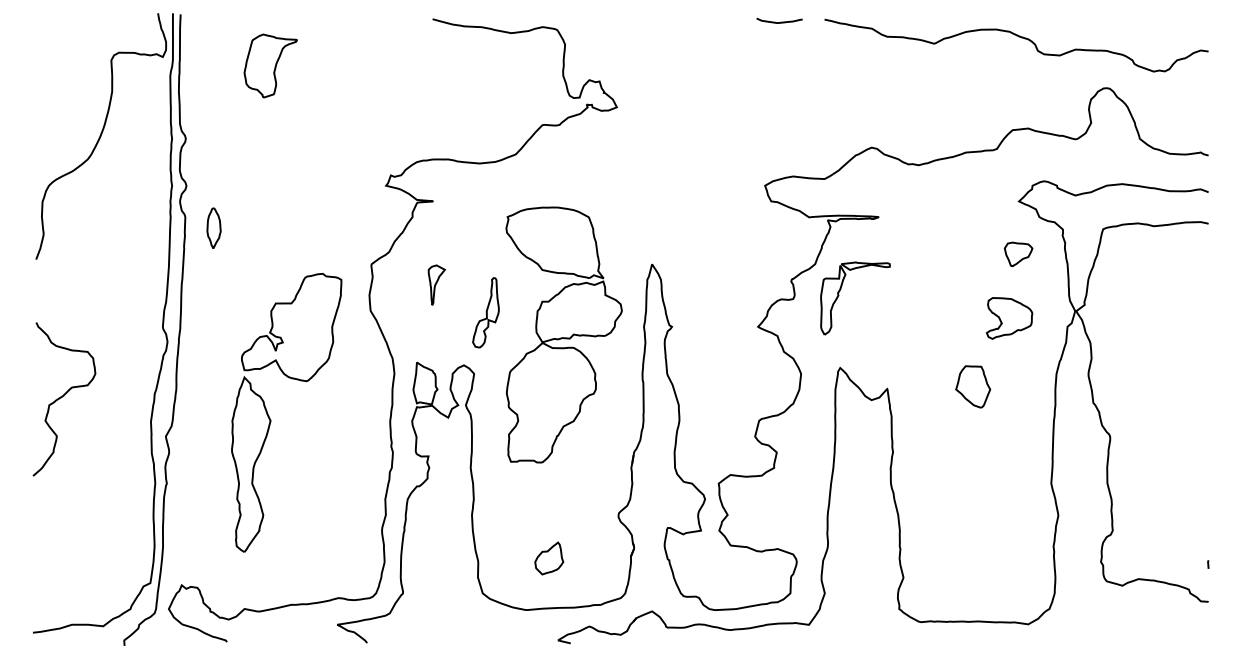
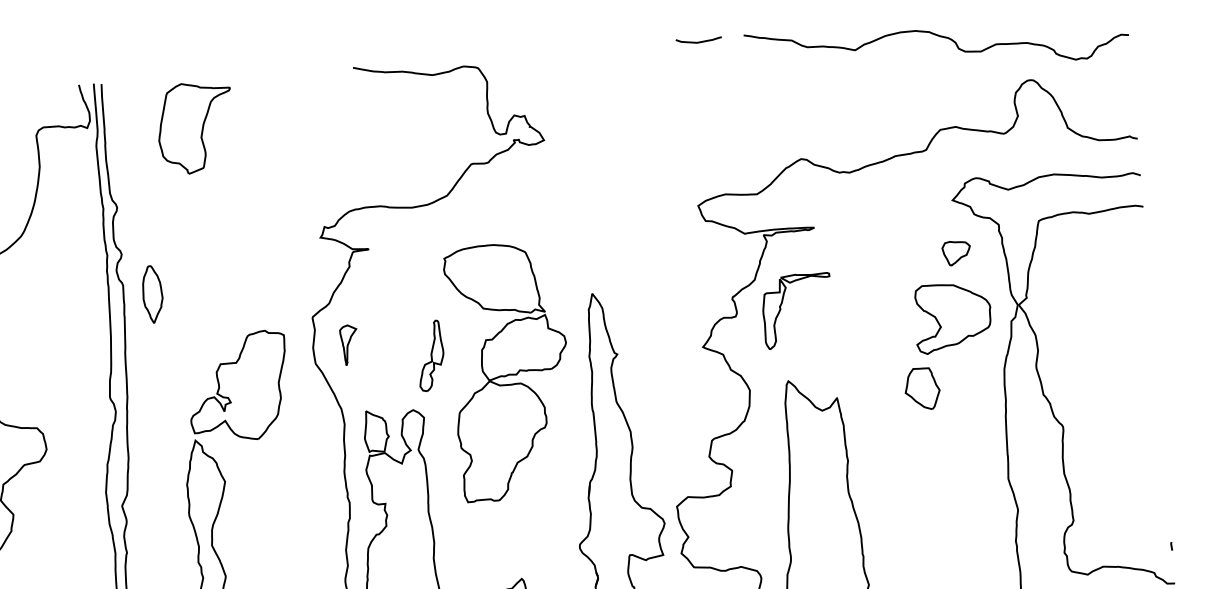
part: (270, 65) -> (195, 127), size x1.43
part: (213, 228) -> (152, 294), size x1.43
part: (436, 284) -> (349, 344), moved
part: (1009, 318) -> (952, 317), size x1.67

